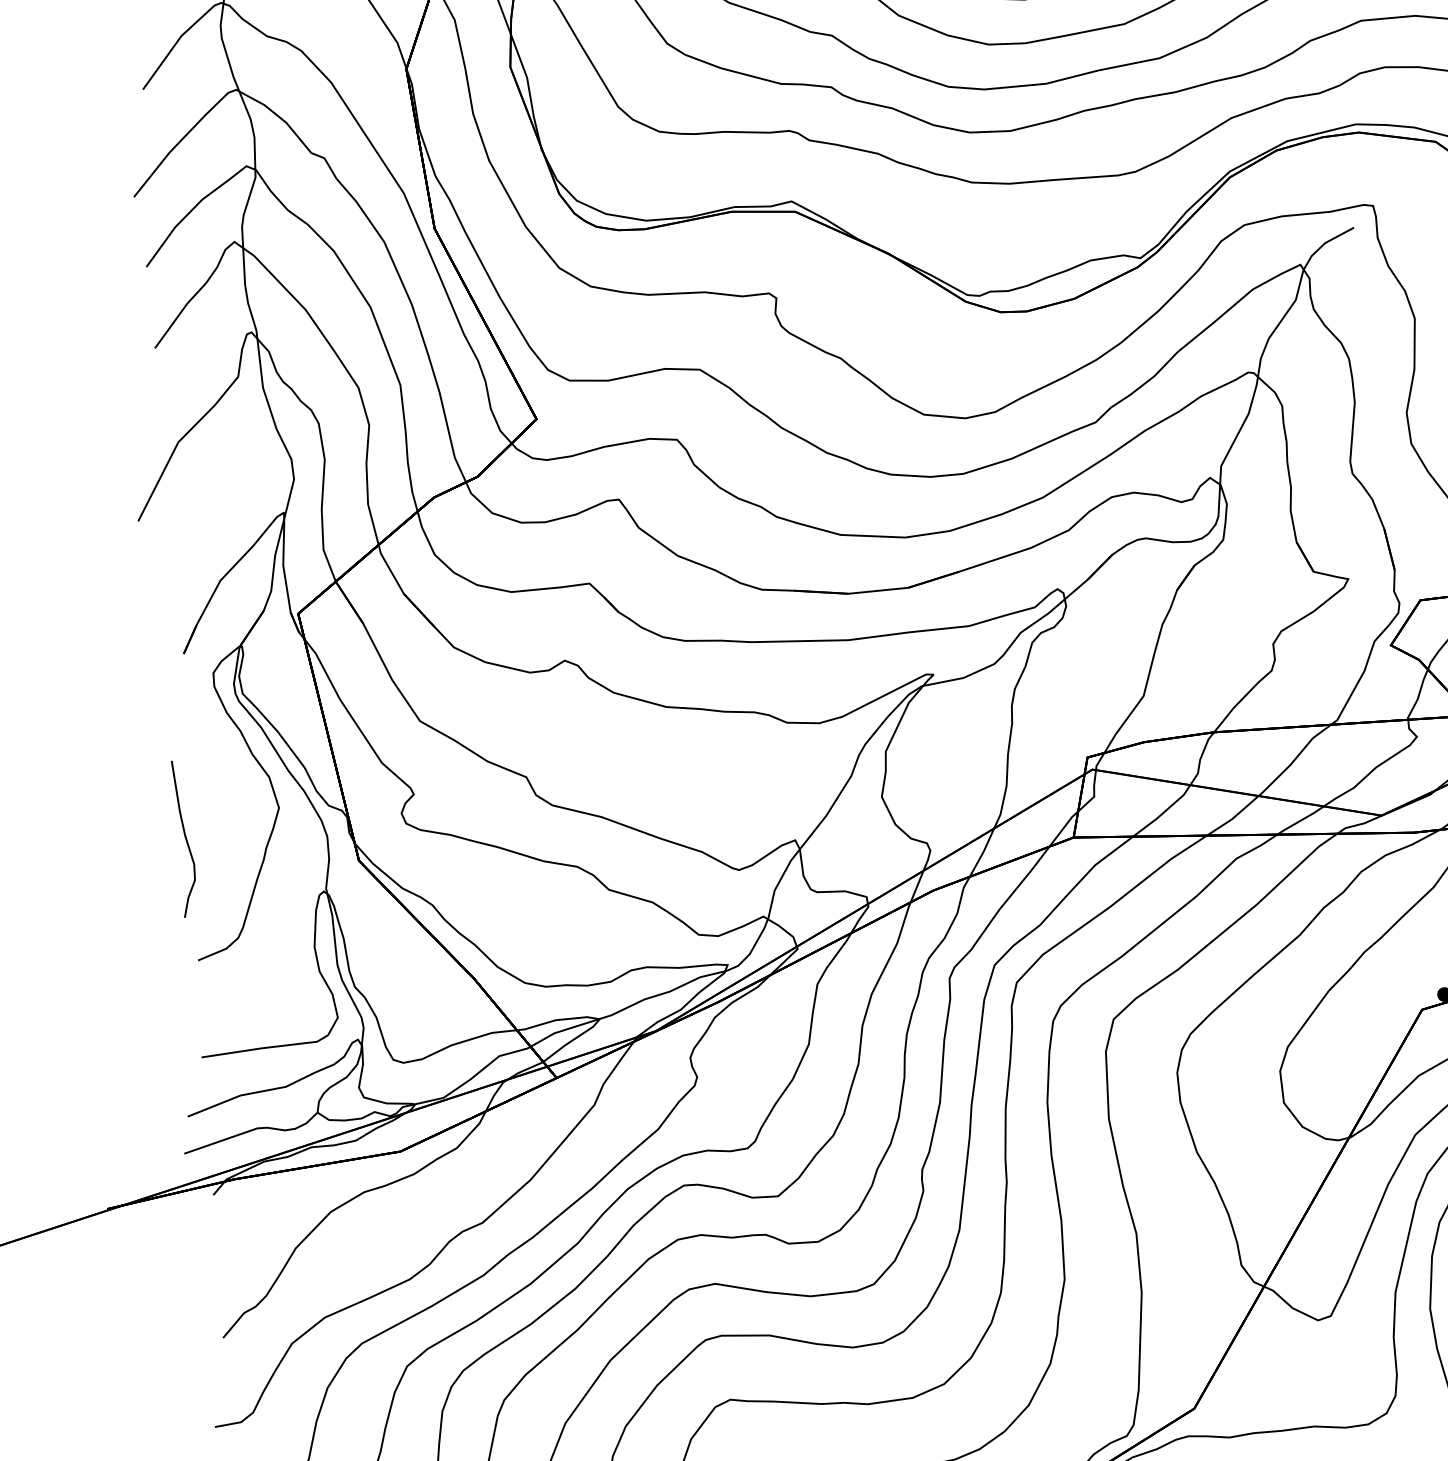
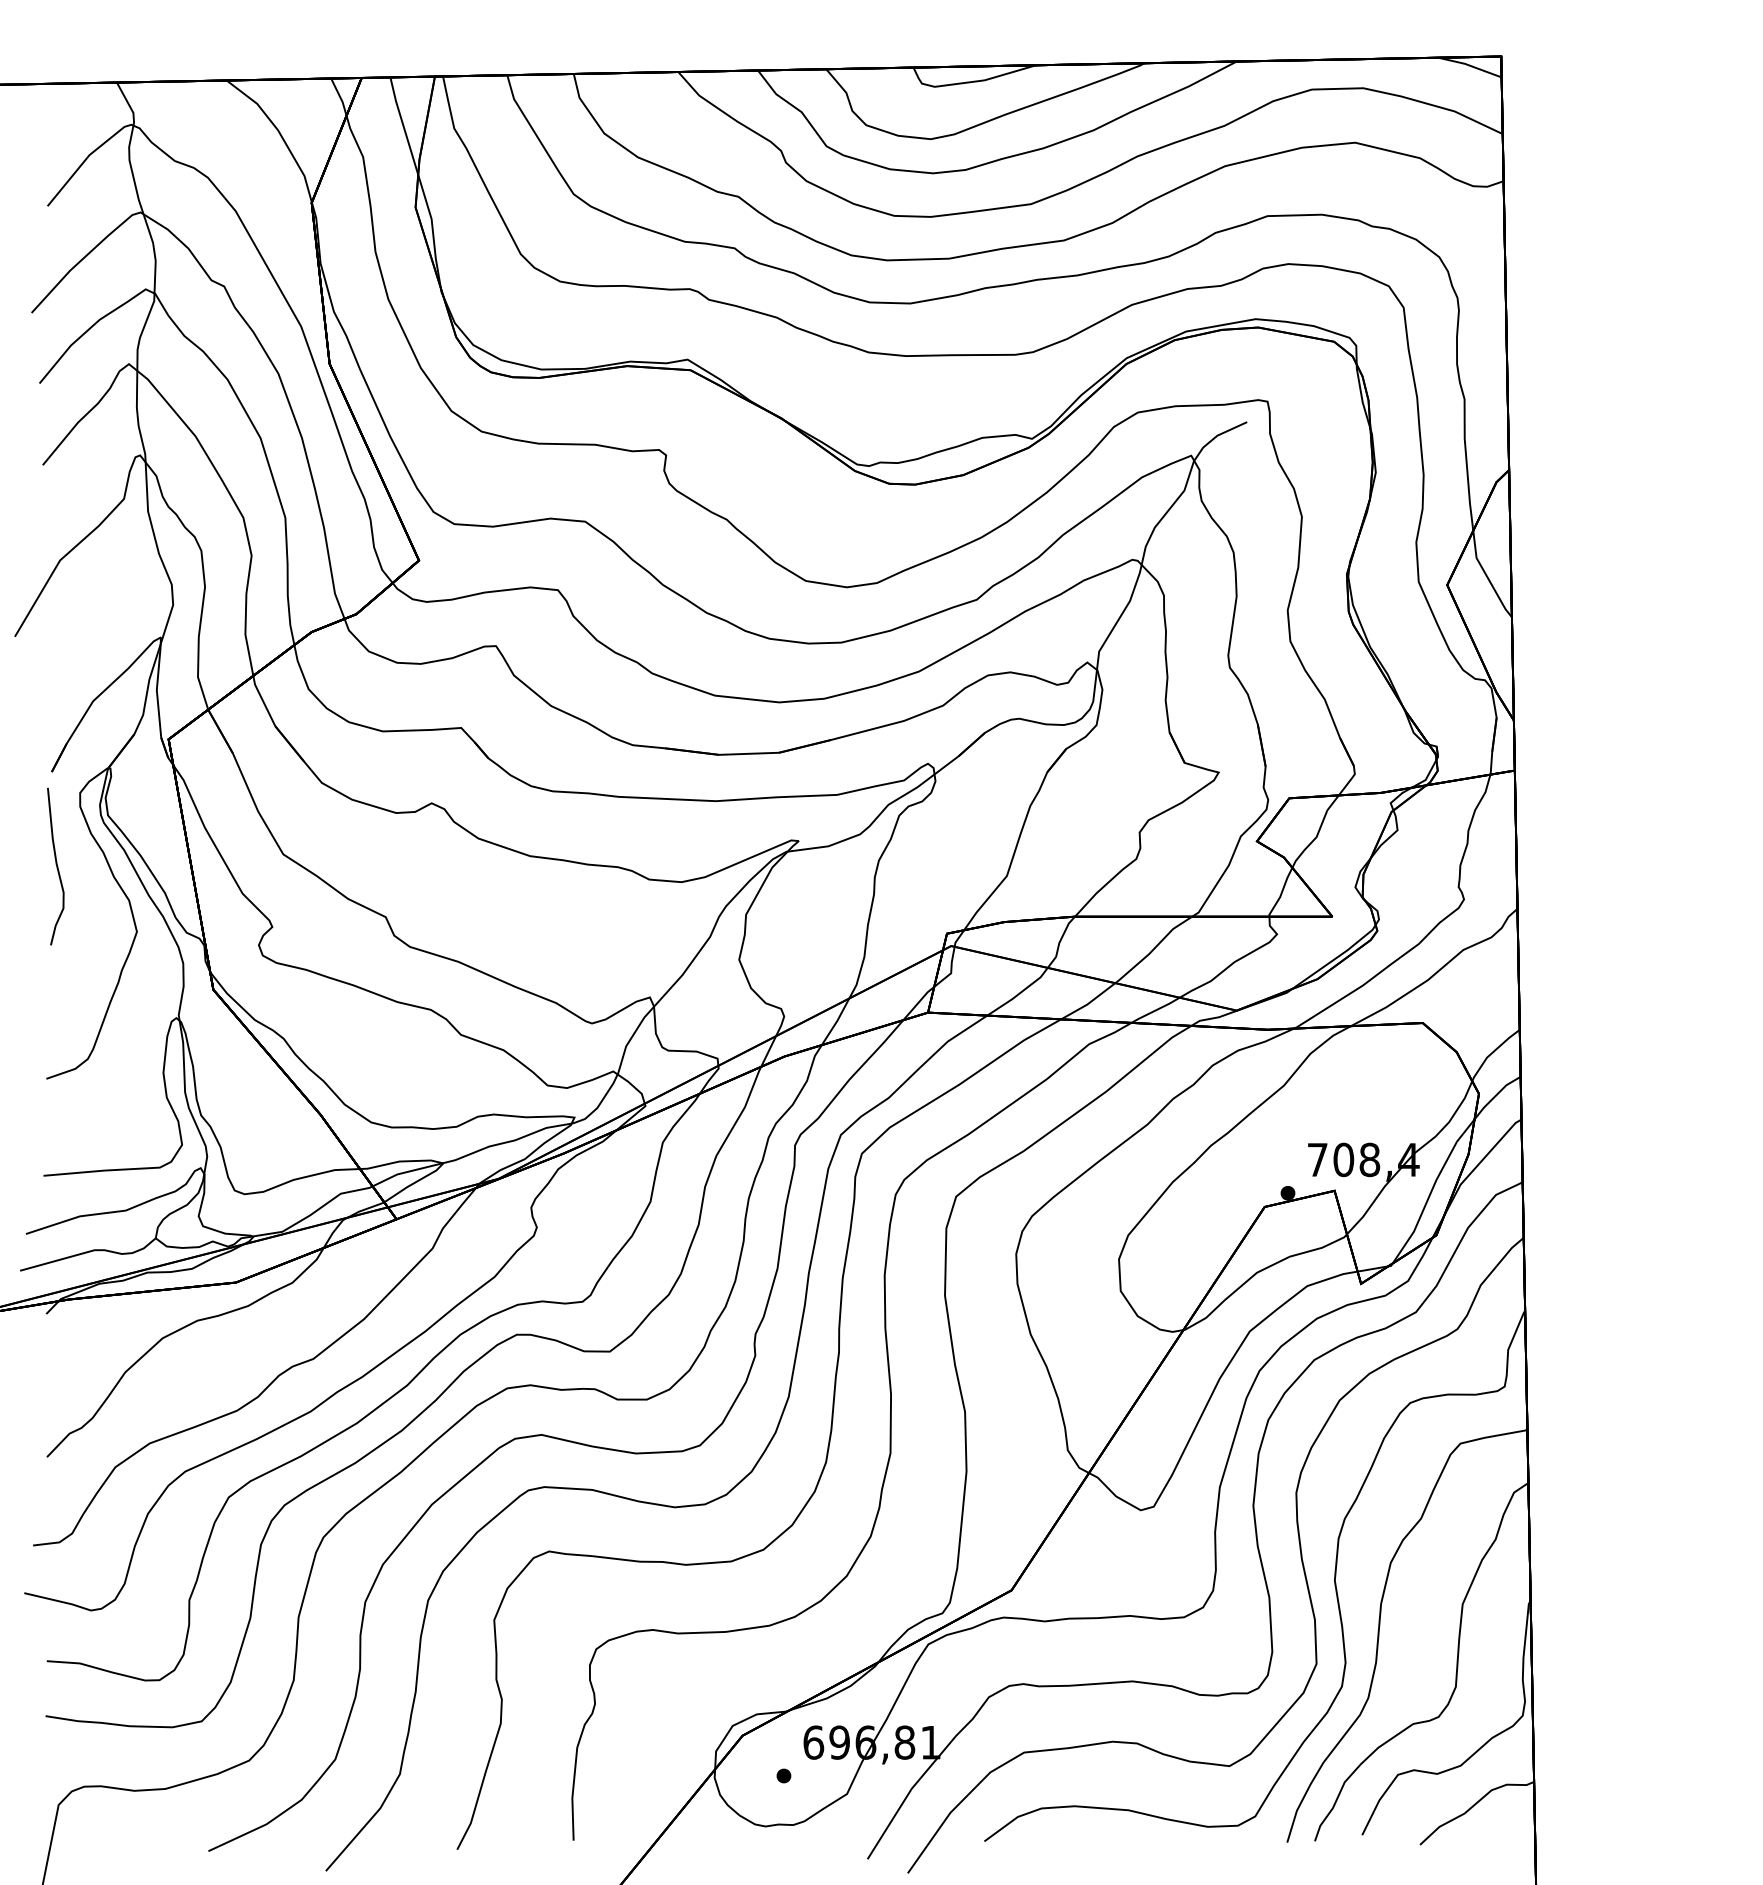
curve: (185, 838) -> (56, 866), moved

